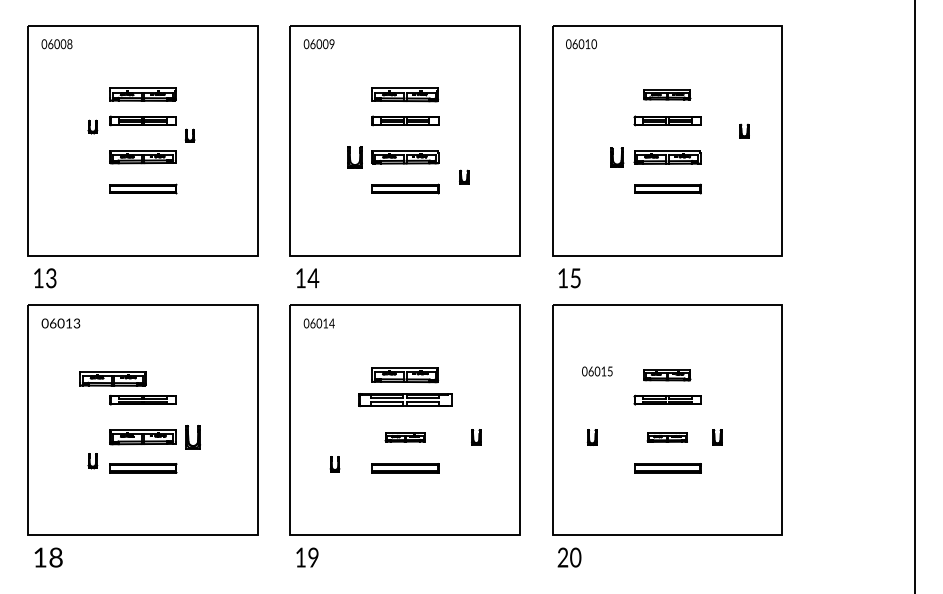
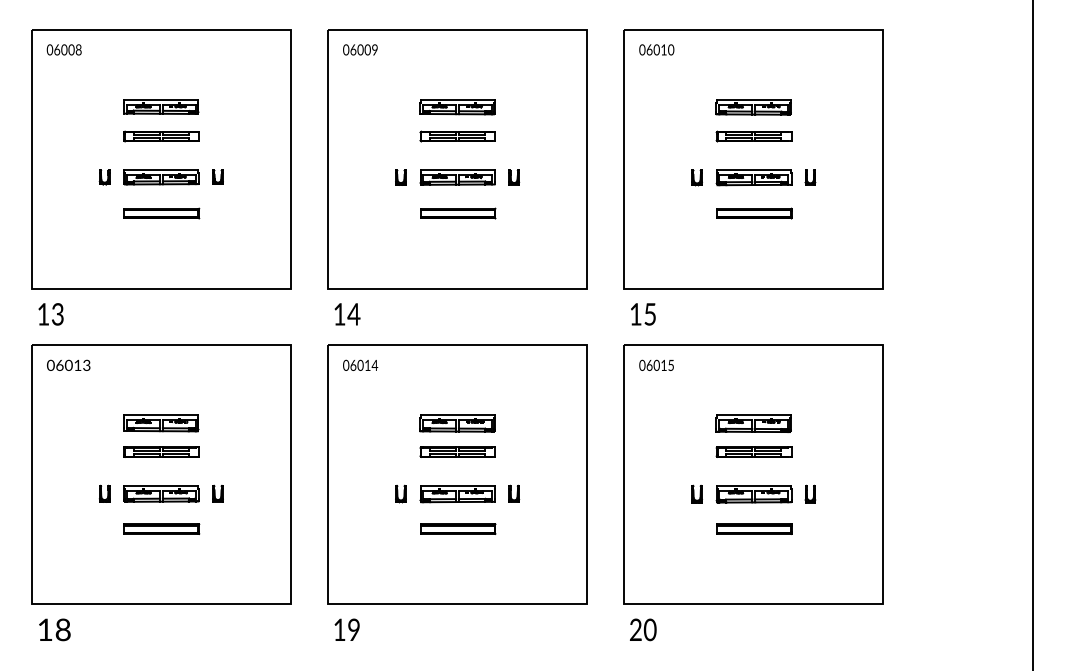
part: (667, 94) -> (753, 106), size x1.43
part: (92, 126) -> (104, 176), moved
part: (744, 130) -> (810, 176), moved
part: (189, 135) -> (217, 176), moved
part: (354, 156) -> (400, 176), size x0.62
part: (616, 156) -> (696, 176), size x0.71
part: (464, 176) -> (514, 176), moved
text: (597, 371) -> (656, 365), moved
part: (667, 375) -> (753, 424), size x1.43
part: (112, 378) -> (160, 423), moved
part: (405, 400) -> (457, 452), size x0.71
part: (192, 436) -> (217, 493), size x0.62
part: (405, 437) -> (457, 494), size x1.67
part: (476, 437) -> (514, 494), moved
part: (591, 437) -> (696, 494), moved
part: (667, 437) -> (753, 494), size x1.67
part: (92, 461) -> (104, 494), moved
part: (334, 464) -> (400, 494), moved

